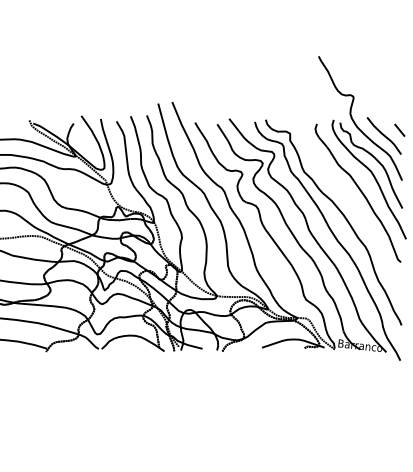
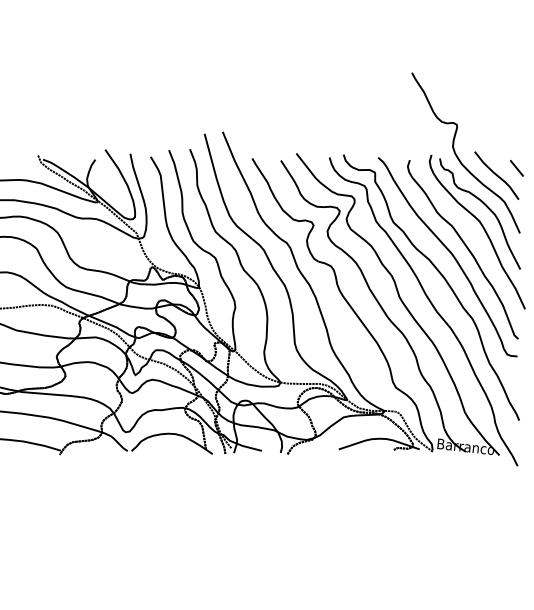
curve: (348, 196) -> (450, 253), added

